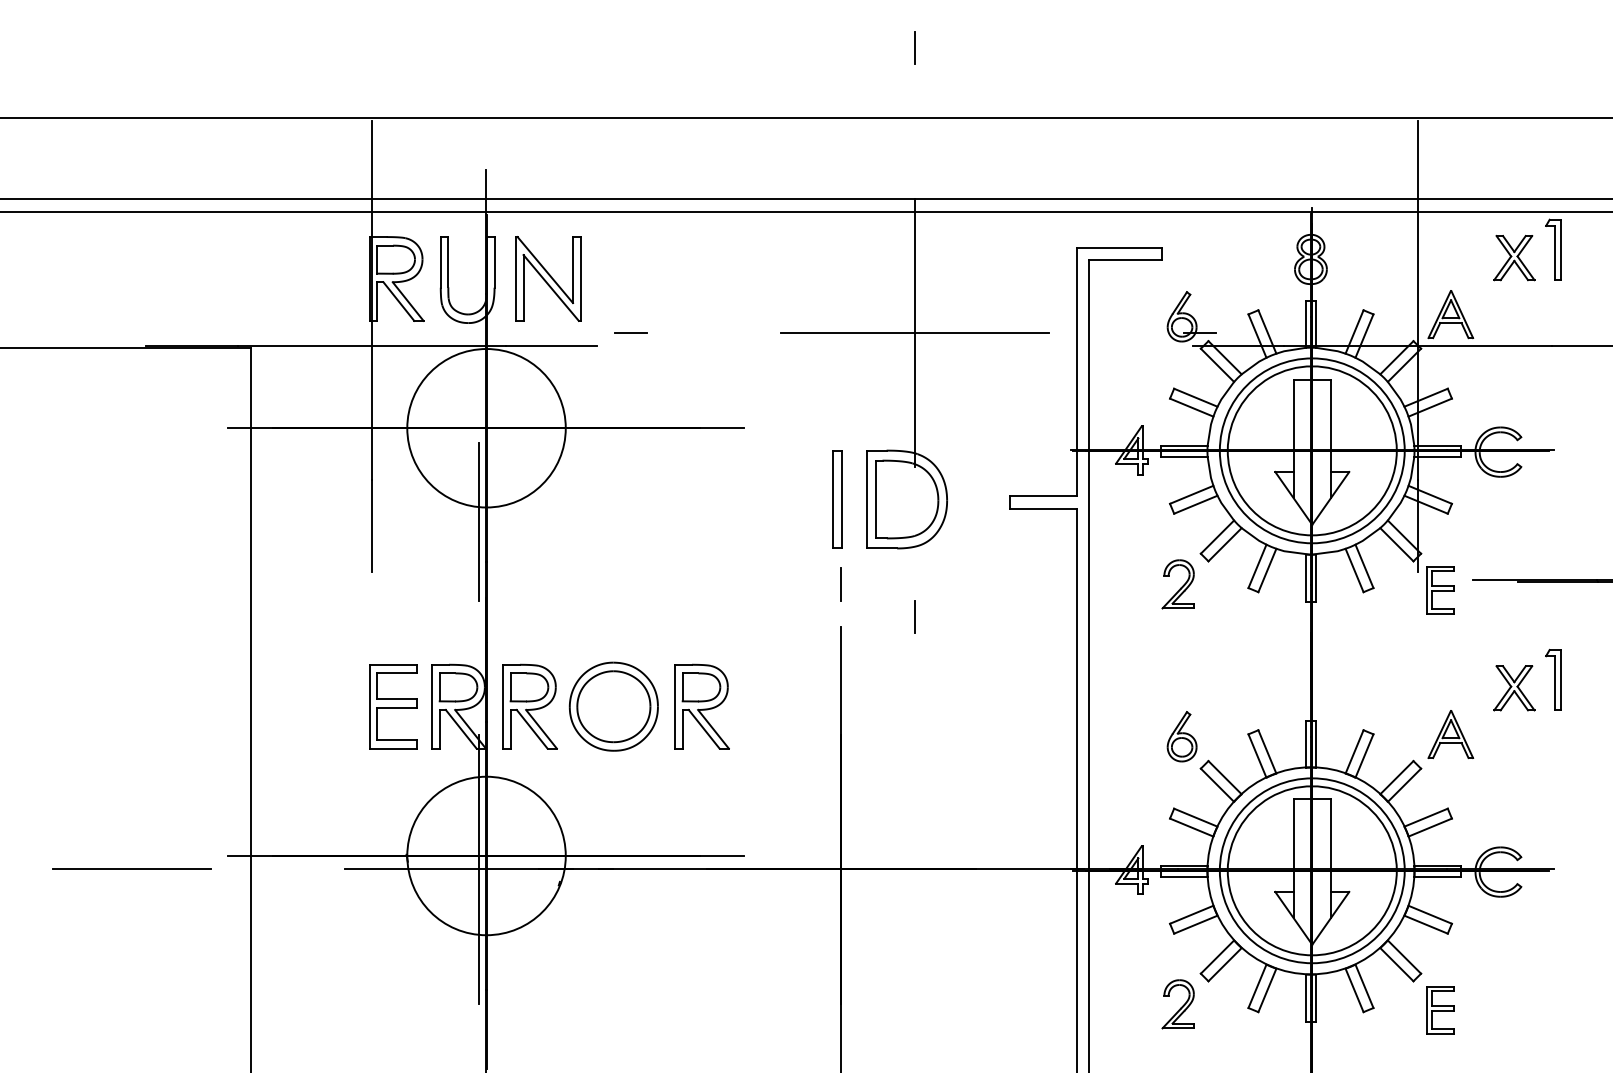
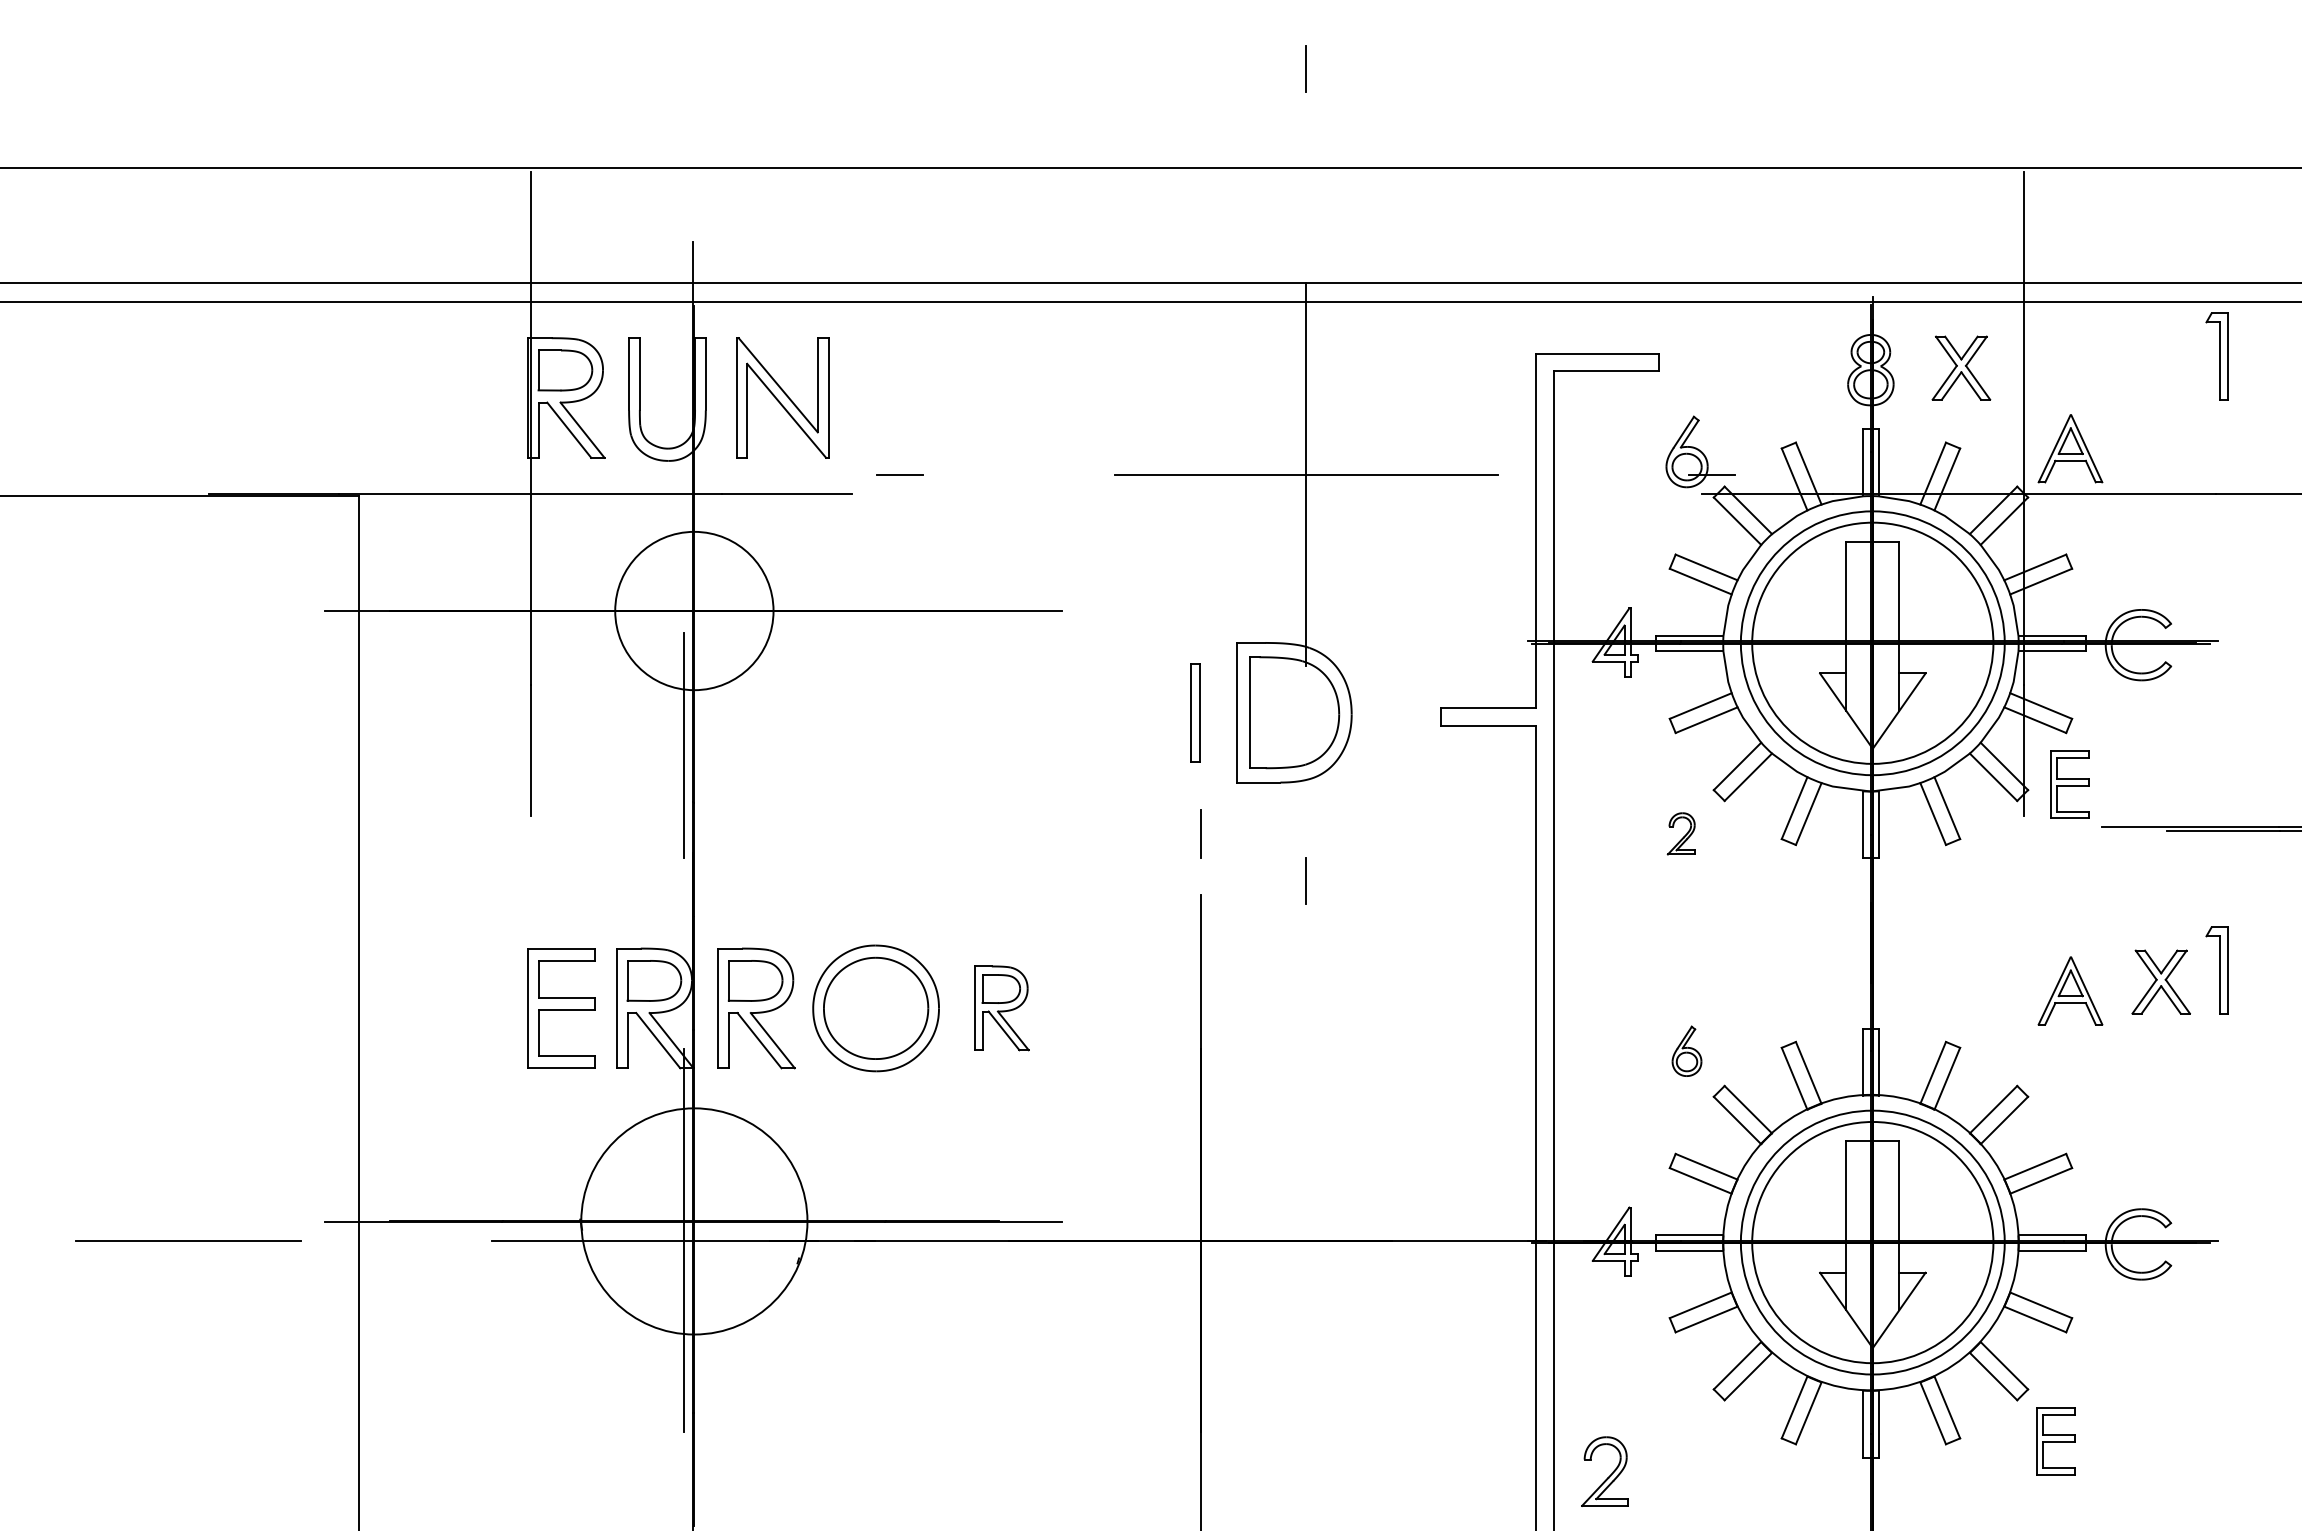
part: (1514, 258) -> (1961, 368), moved
circle: (486, 428) -> (694, 611), size x0.7
part: (837, 499) -> (1195, 712), size x0.7
part: (1177, 584) -> (1680, 834), size x0.6
part: (1440, 590) -> (2070, 785), moved
part: (701, 706) -> (1001, 1008), size x0.7
part: (1450, 734) -> (2070, 990), moved
part: (1181, 736) -> (1686, 1050), size x0.7
part: (1177, 1004) -> (1603, 1471), moved

